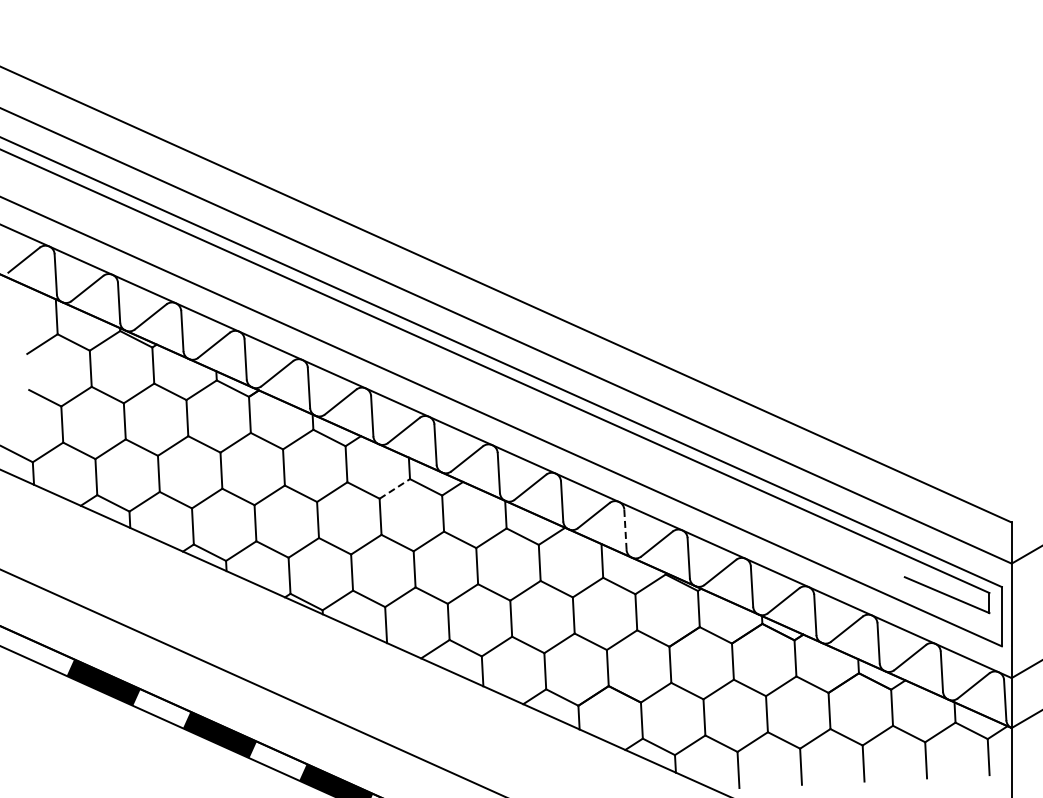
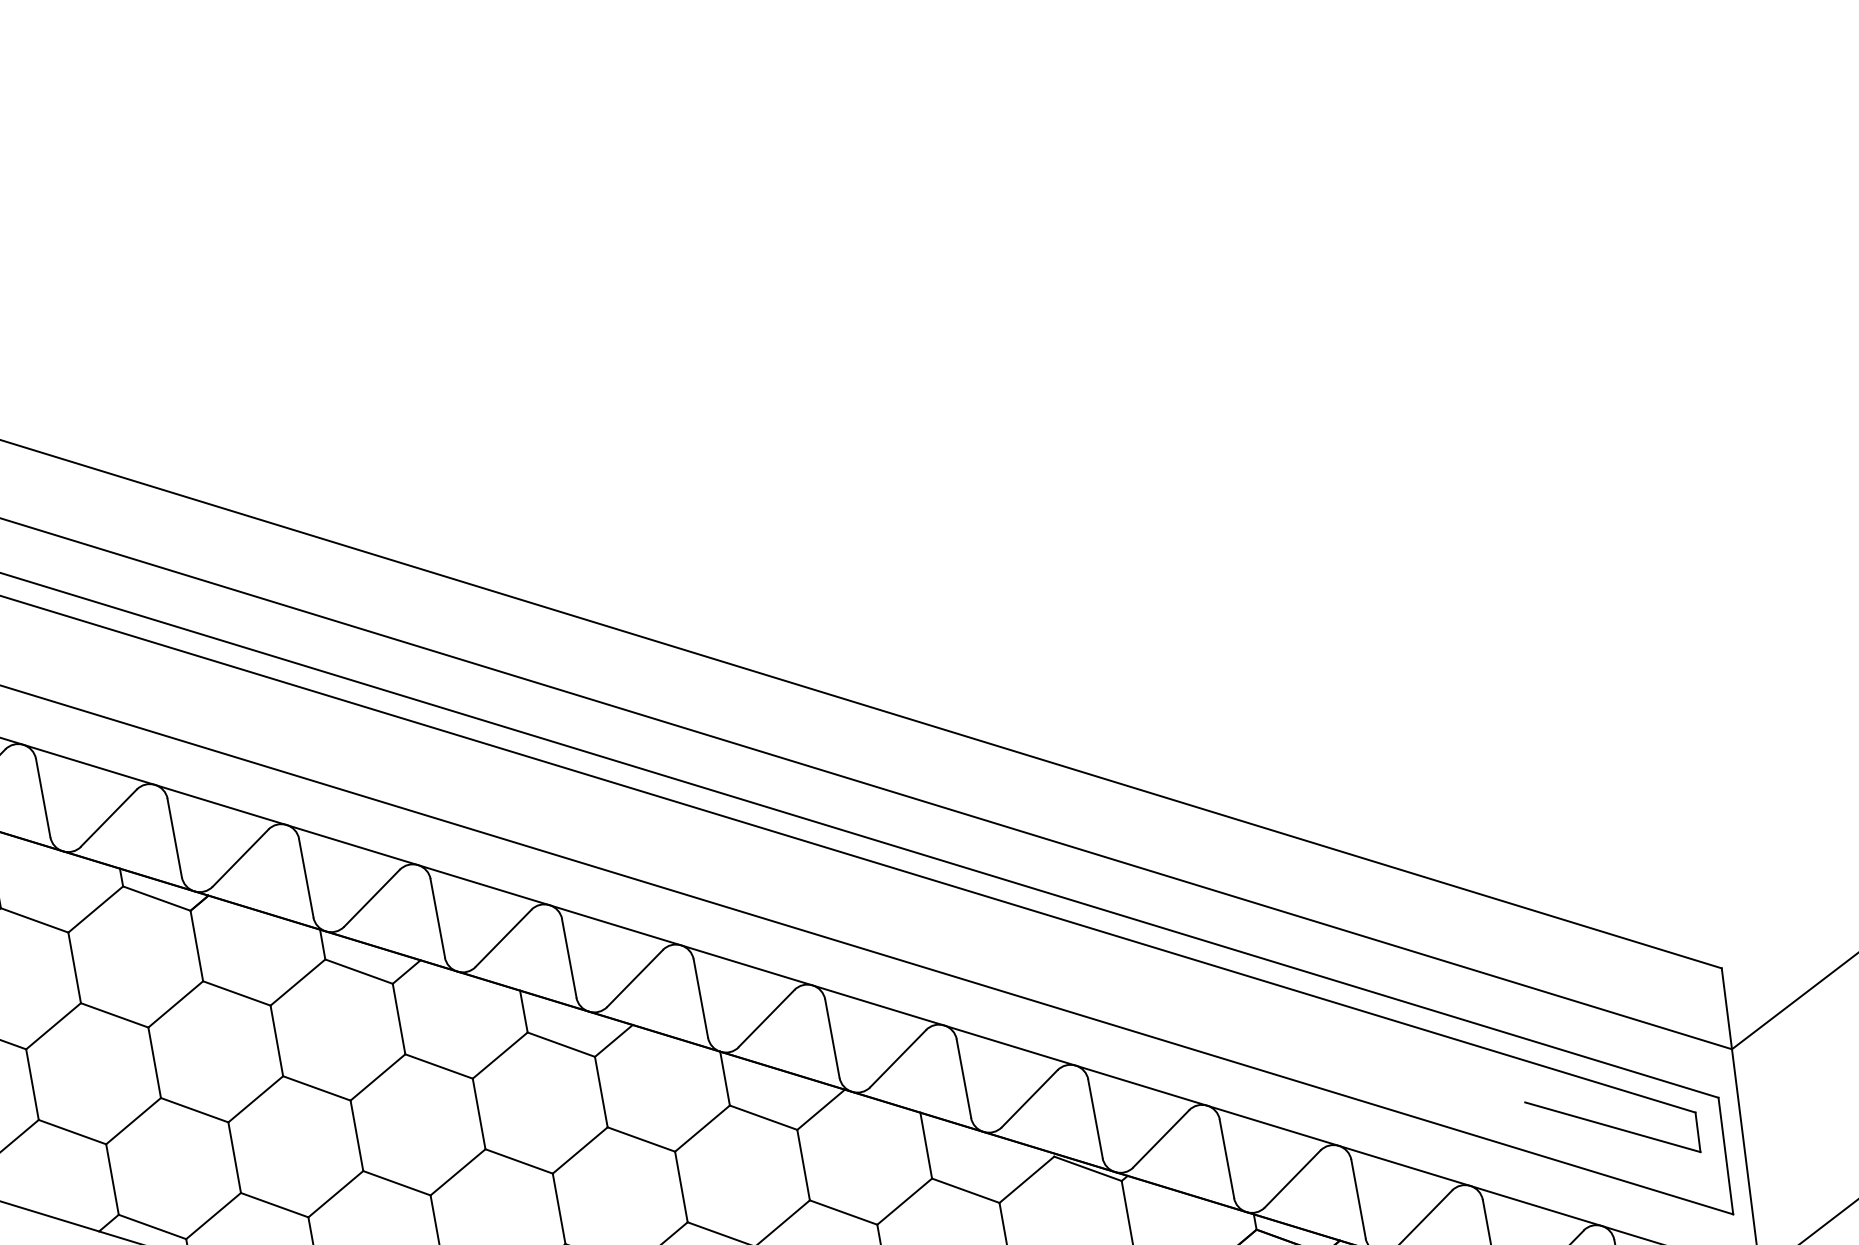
line: (395, 488) -> (501, 1054), dashed -> solid
line: (625, 529) -> (963, 1078), dashed -> solid

